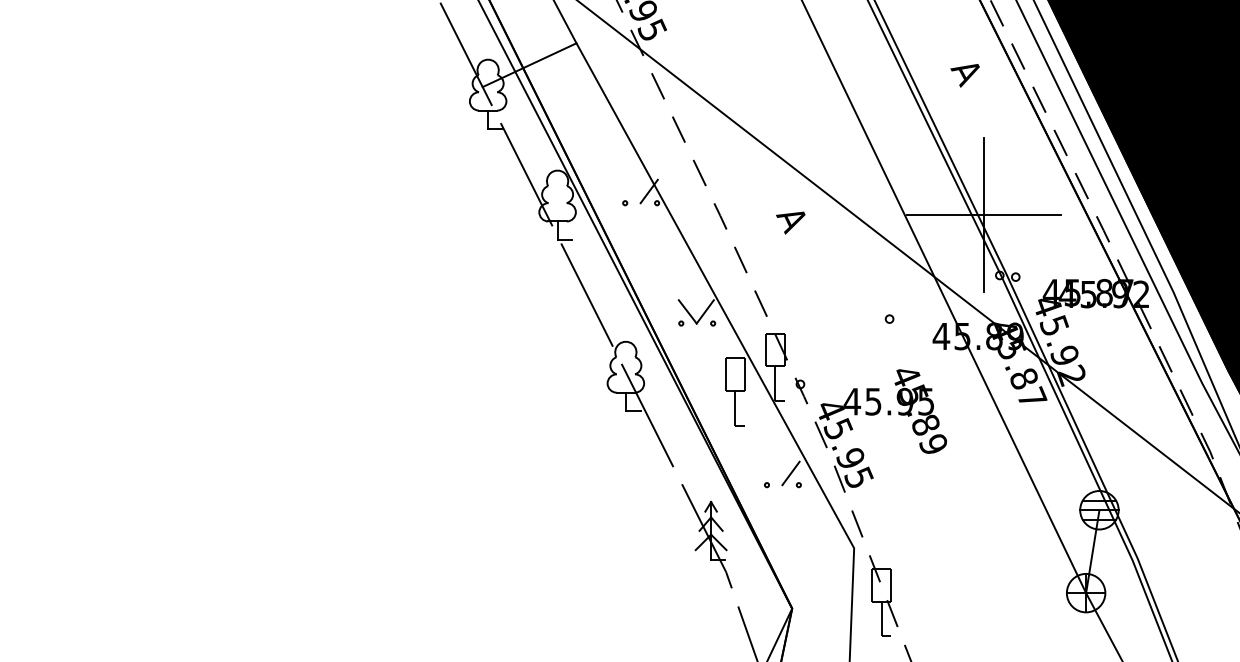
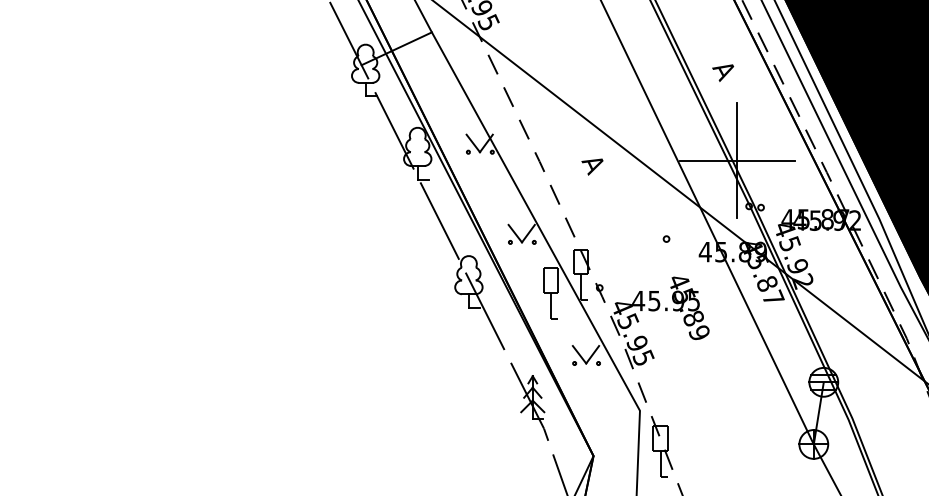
text: (964, 75) -> (722, 73), moved
line: (631, 191) -> (473, 143), added
line: (773, 473) -> (579, 354), added

